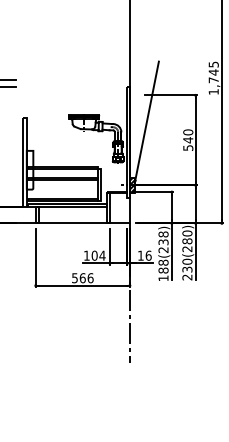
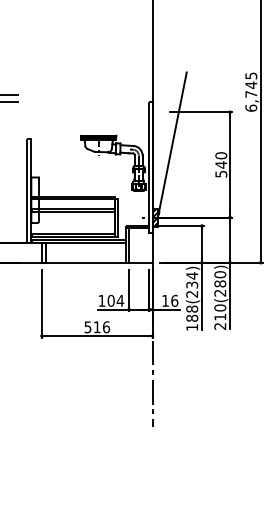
text: (213, 91) -> (250, 107), 1,745 -> 6,745
text: (163, 234) -> (192, 275), 188(238) -> 188(234)
text: (187, 269) -> (220, 317), 230(280) -> 210(280)
text: (82, 278) -> (96, 327), 566 -> 516

